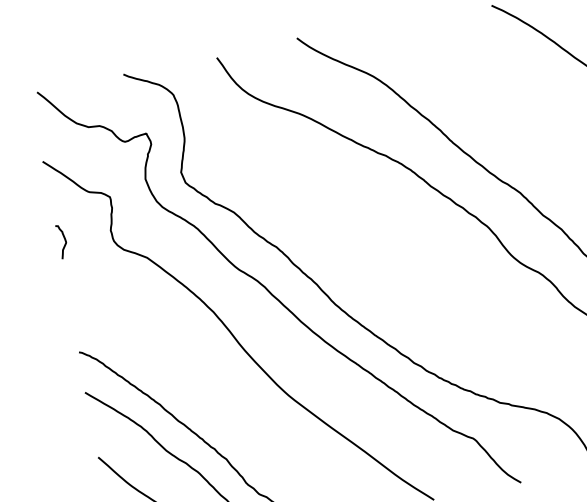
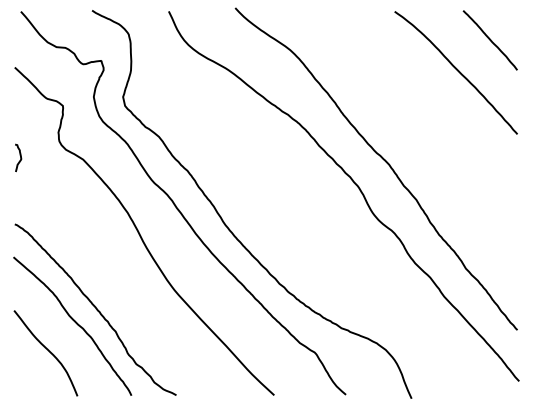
curve: (64, 240) -> (20, 157), moved

